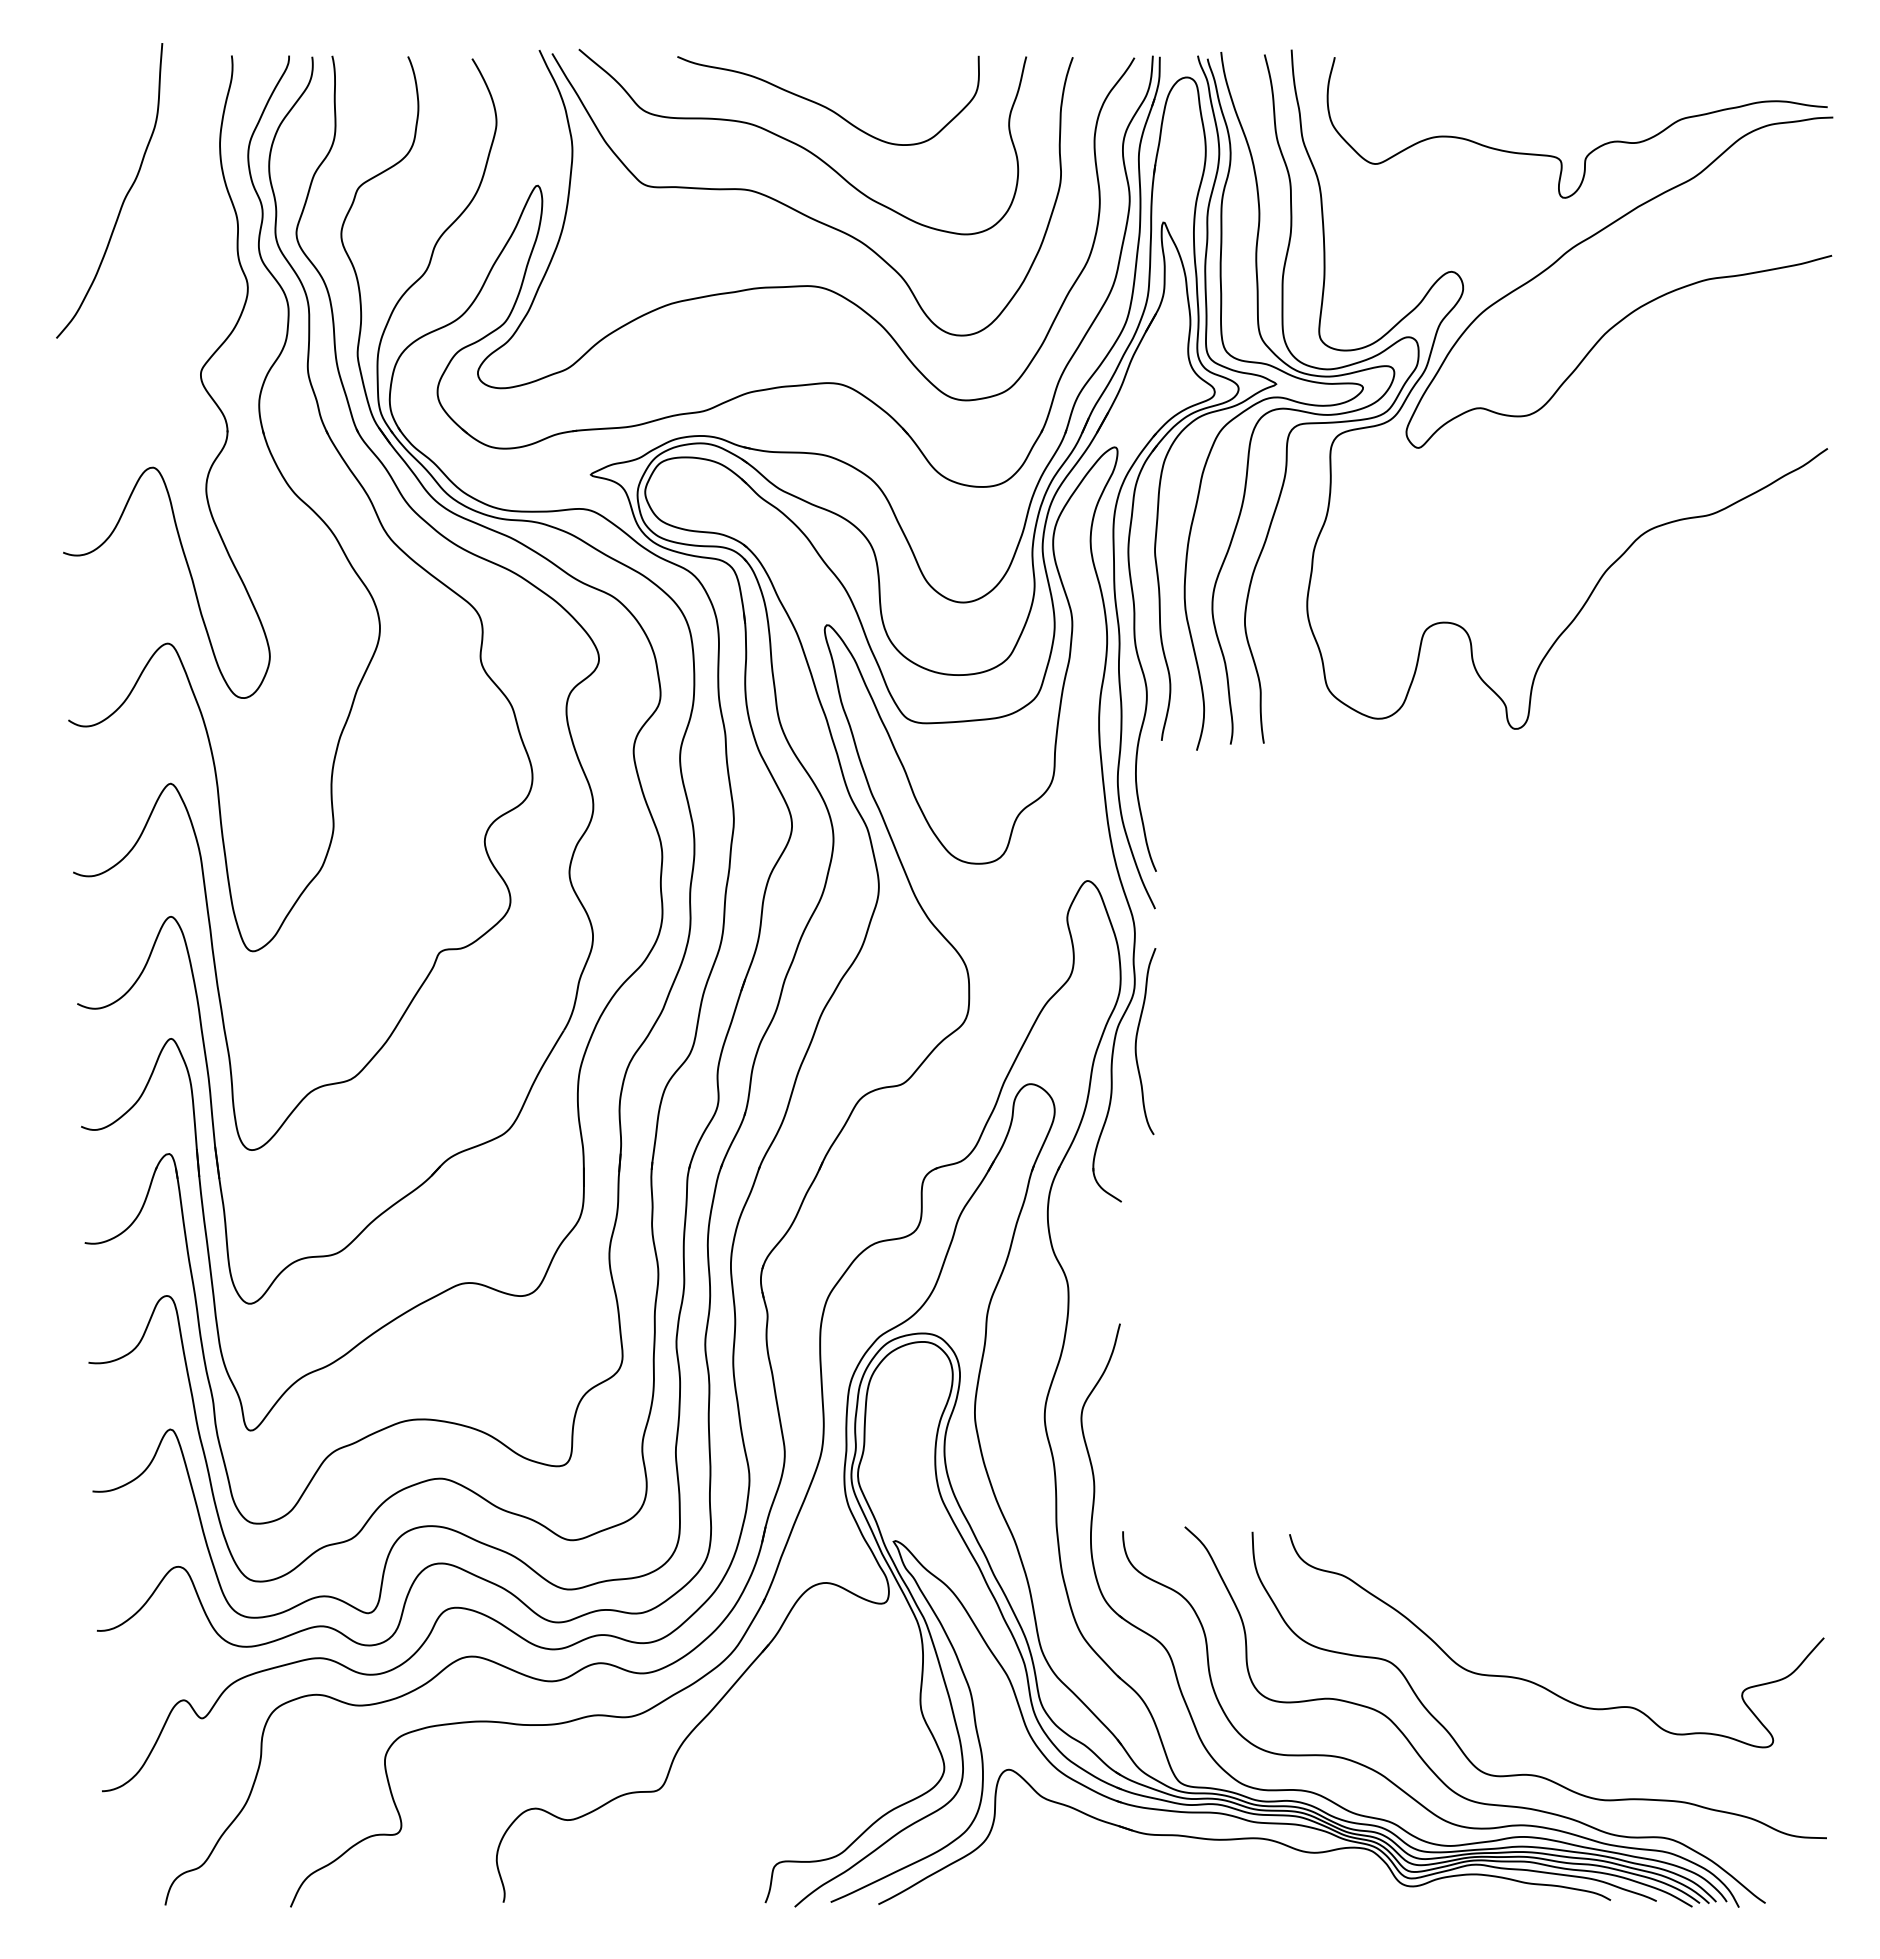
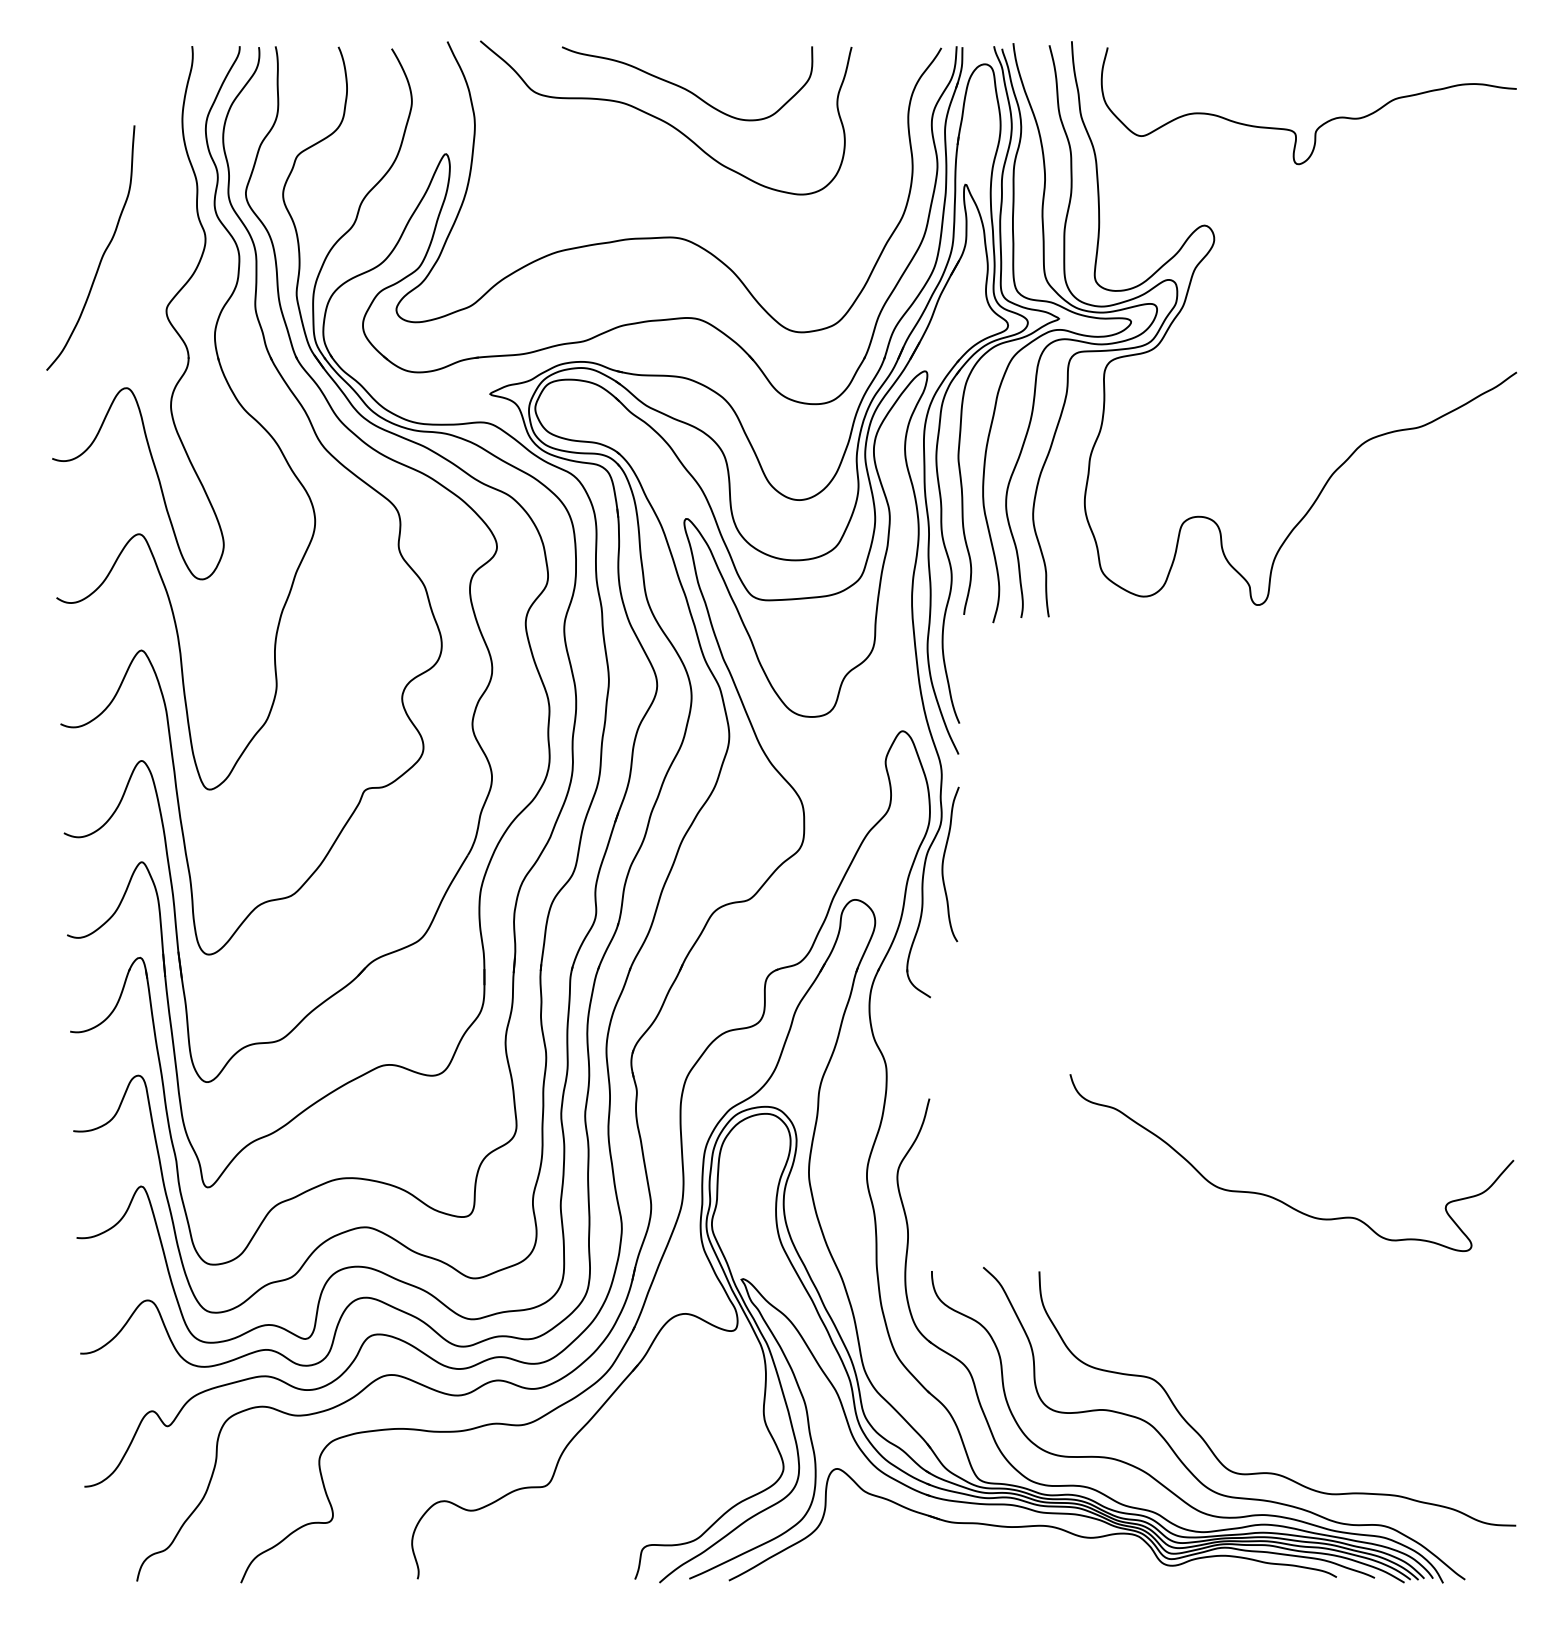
curve: (124, 197) -> (103, 253), moved
curve: (802, 212) -> (665, 176), removed
curve: (1637, 307) -> (1358, 255), removed
curve: (1535, 1682) -> (1274, 1197), moved

